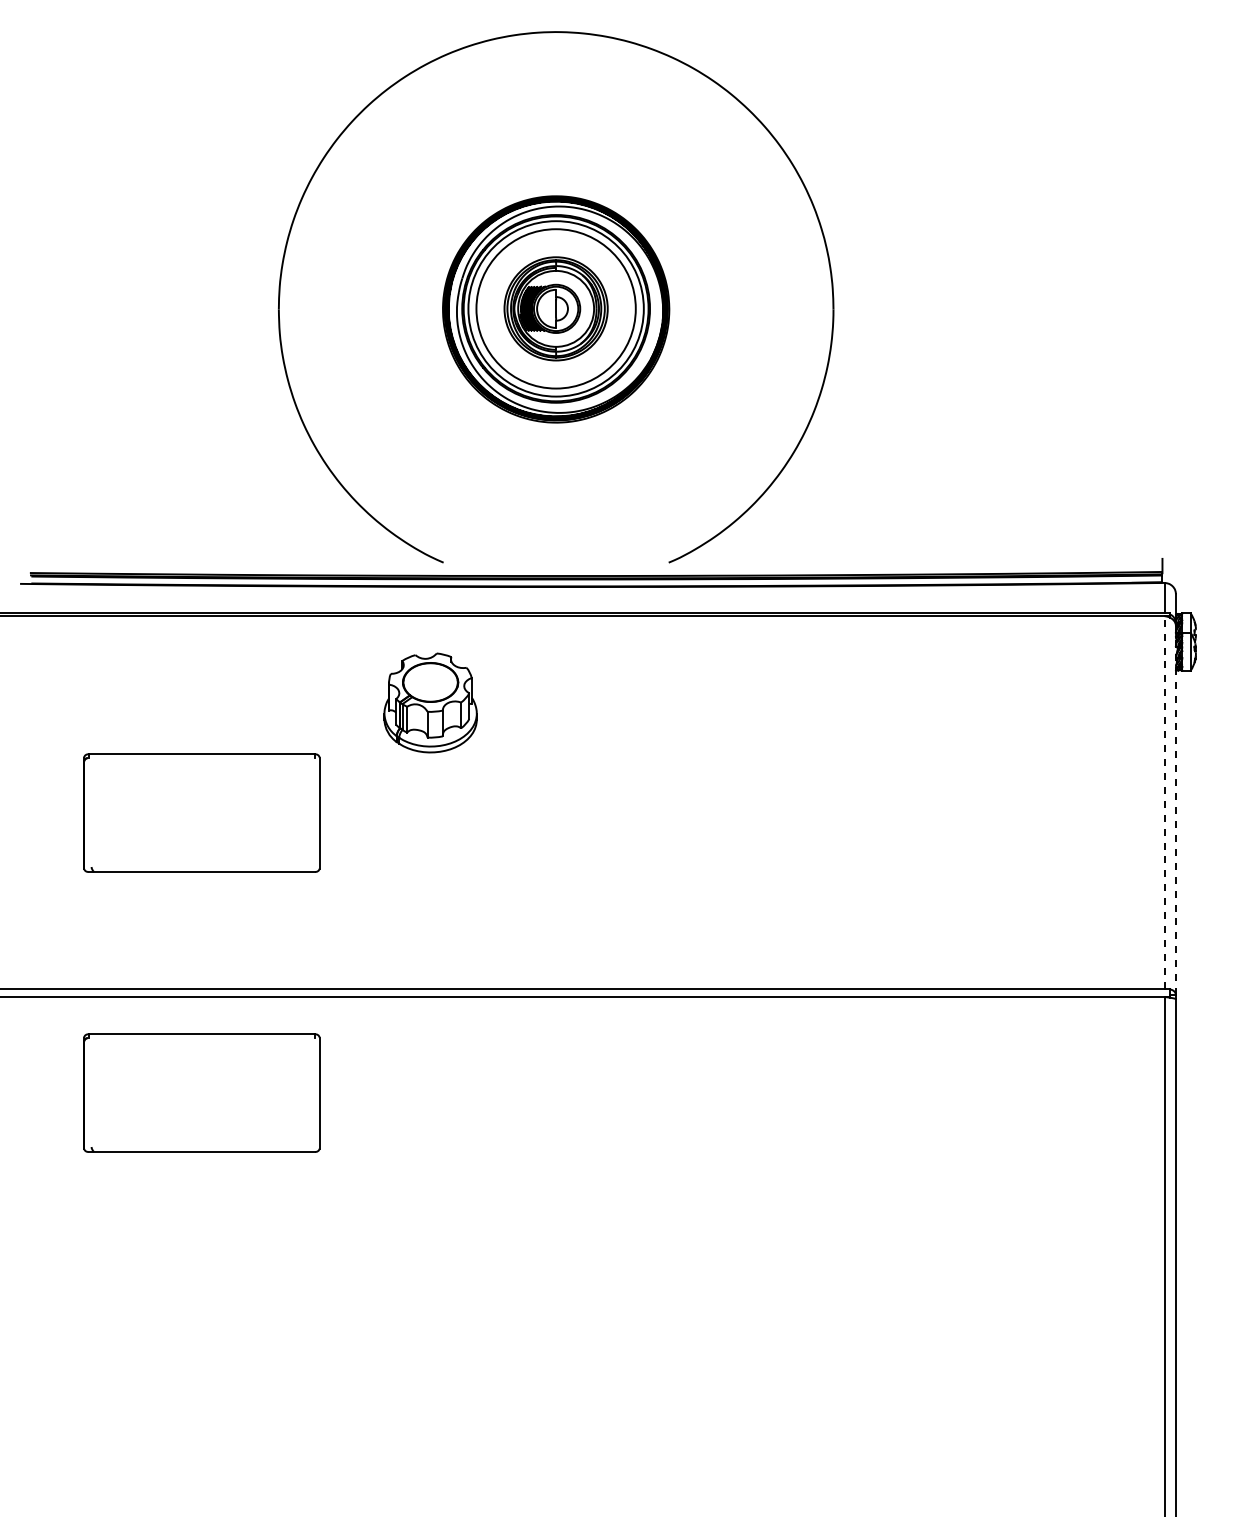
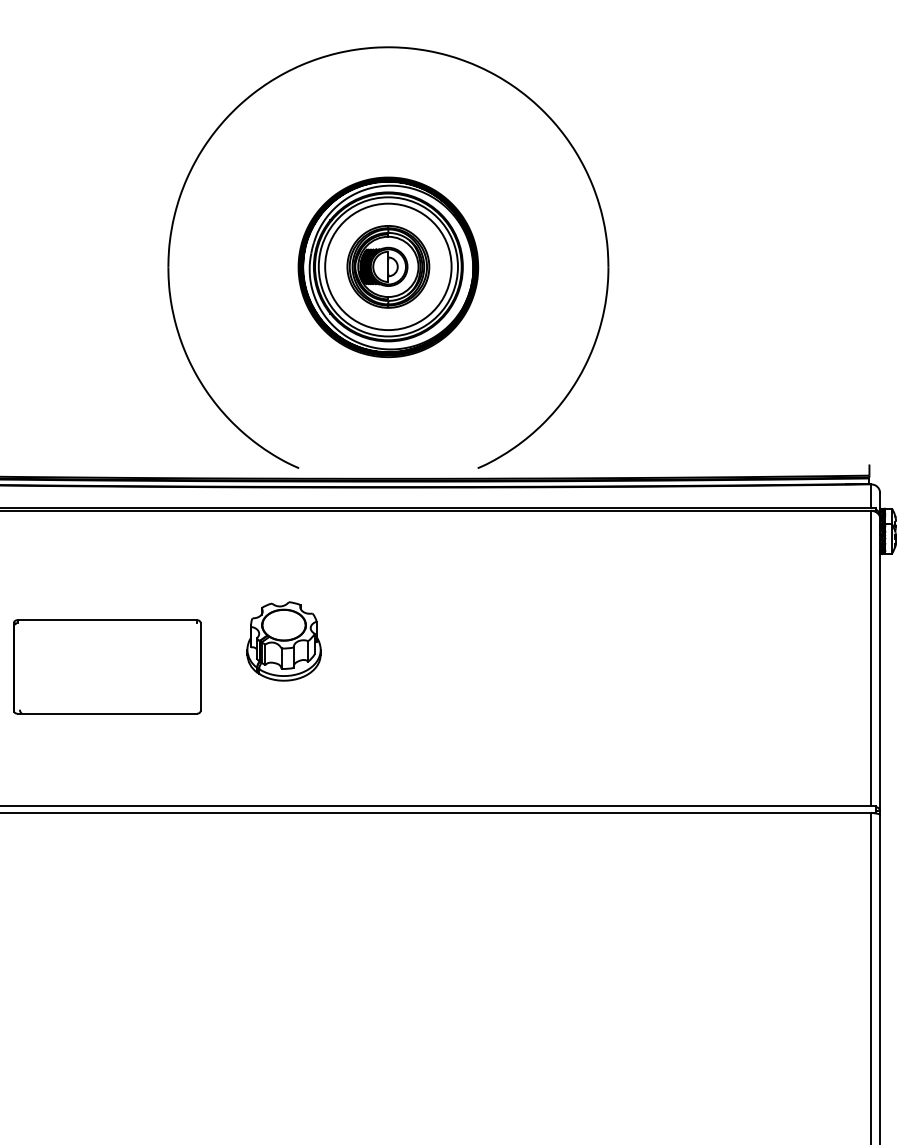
part: (430, 702) -> (283, 641), moved
line: (1164, 801) -> (871, 657), dashed -> solid
line: (1175, 810) -> (879, 664), dashed -> solid
part: (201, 1092) -> (107, 888), removed

